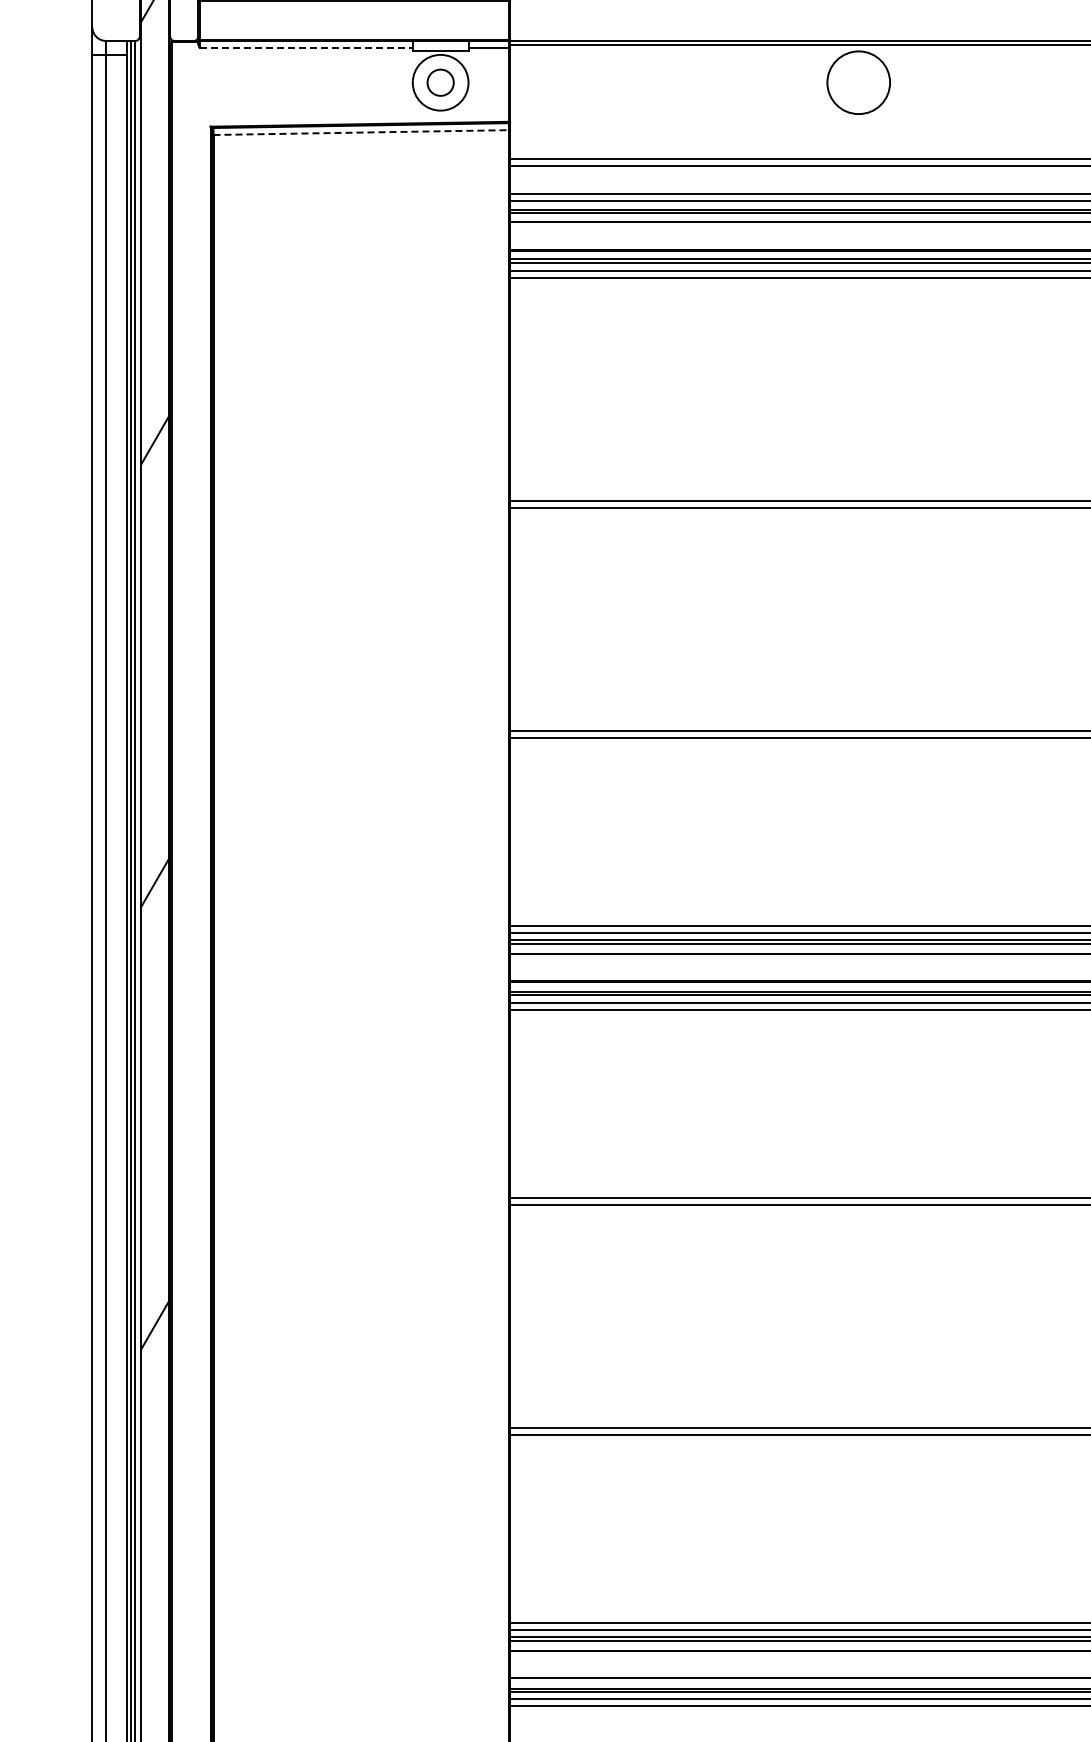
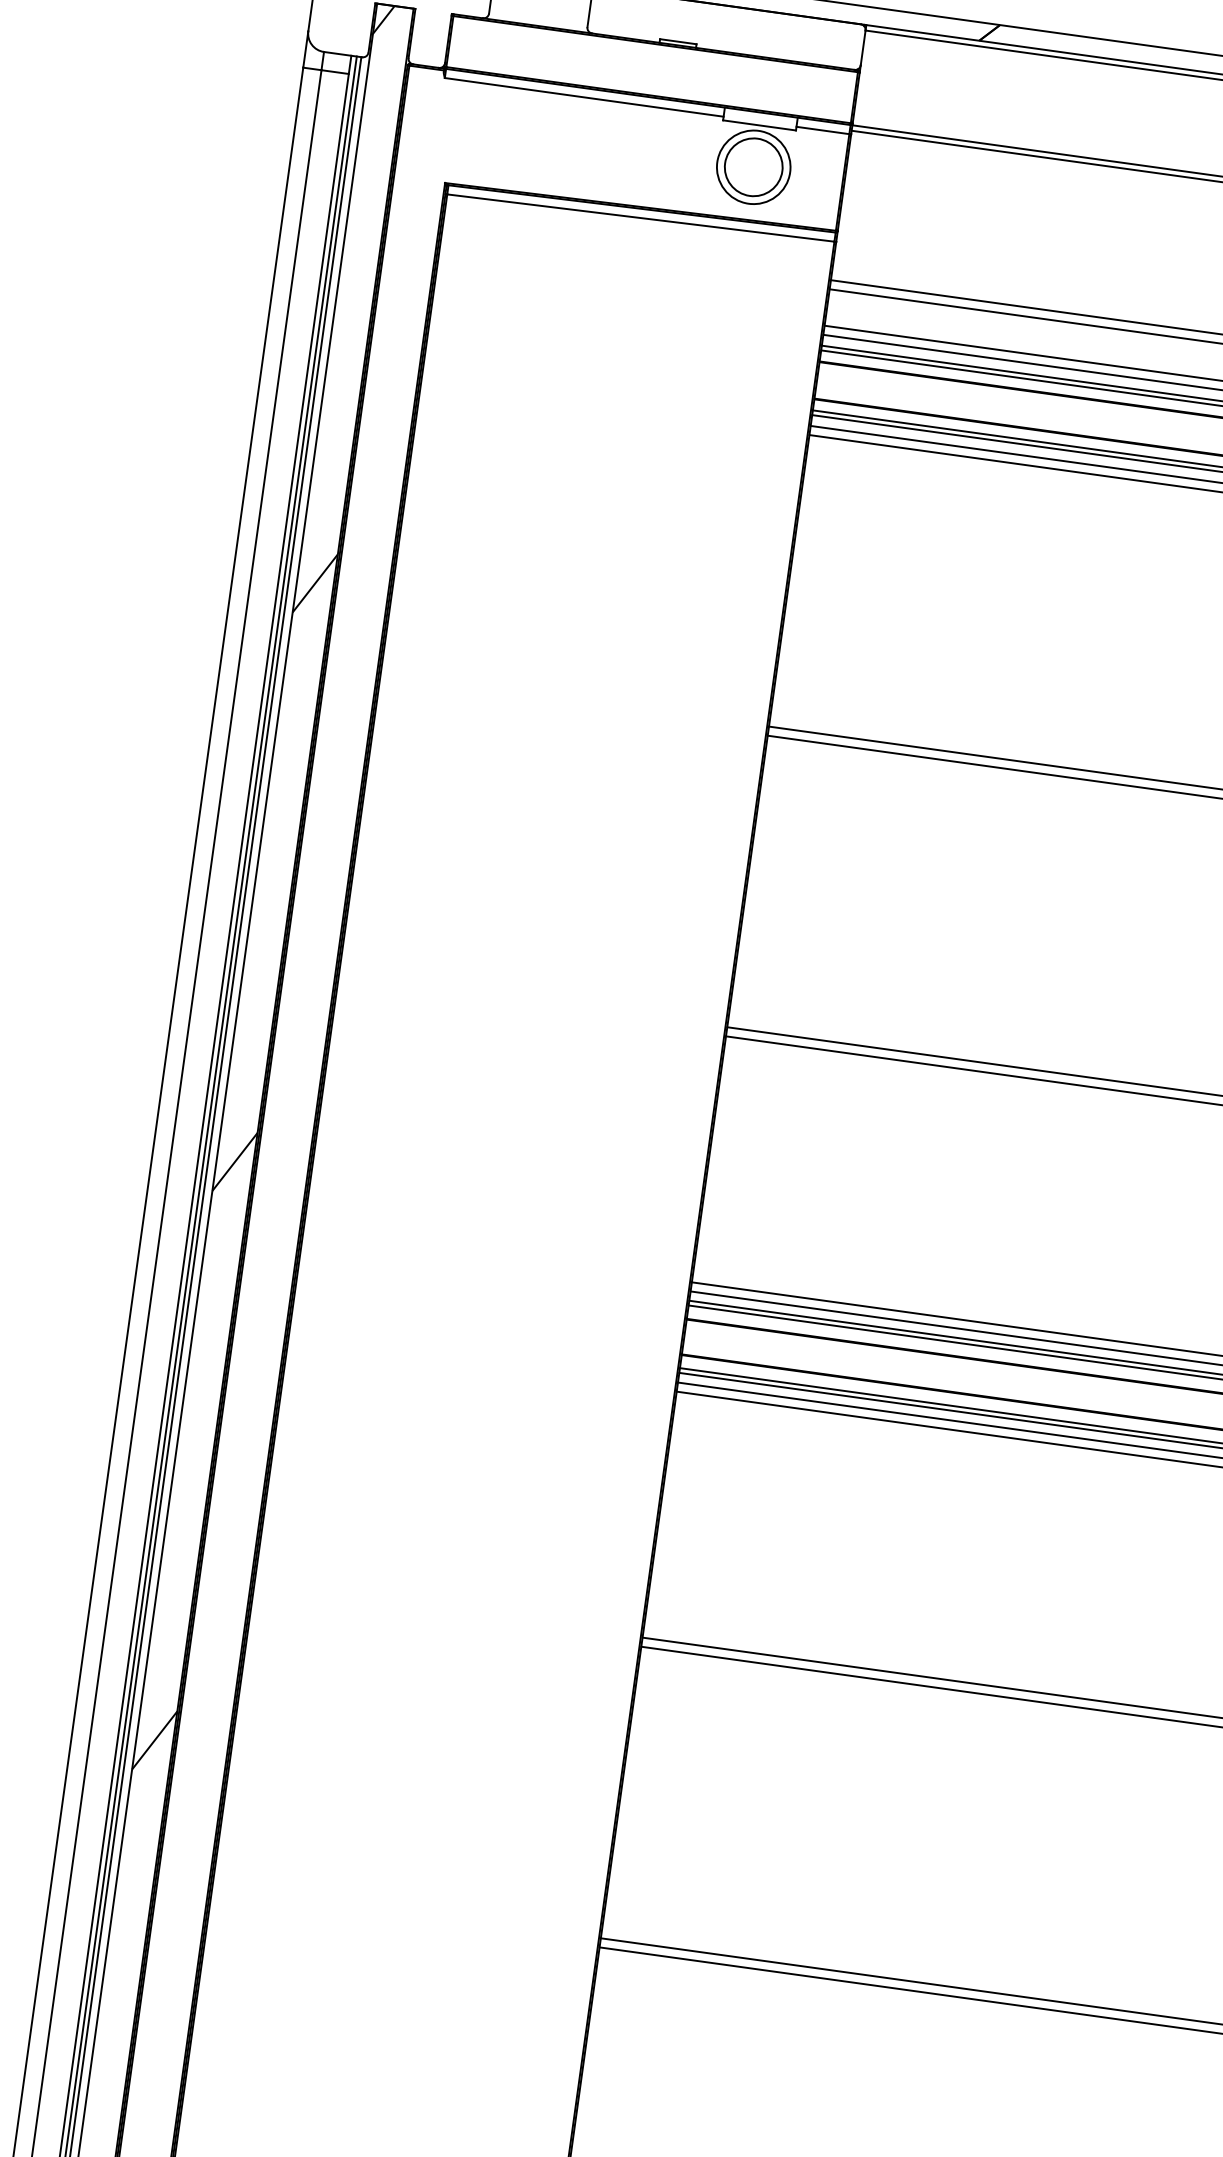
line: (306, 47) -> (584, 96), dashed -> solid
circle: (440, 82) -> (753, 166), size x1.67
line: (361, 132) -> (641, 217), dashed -> solid

